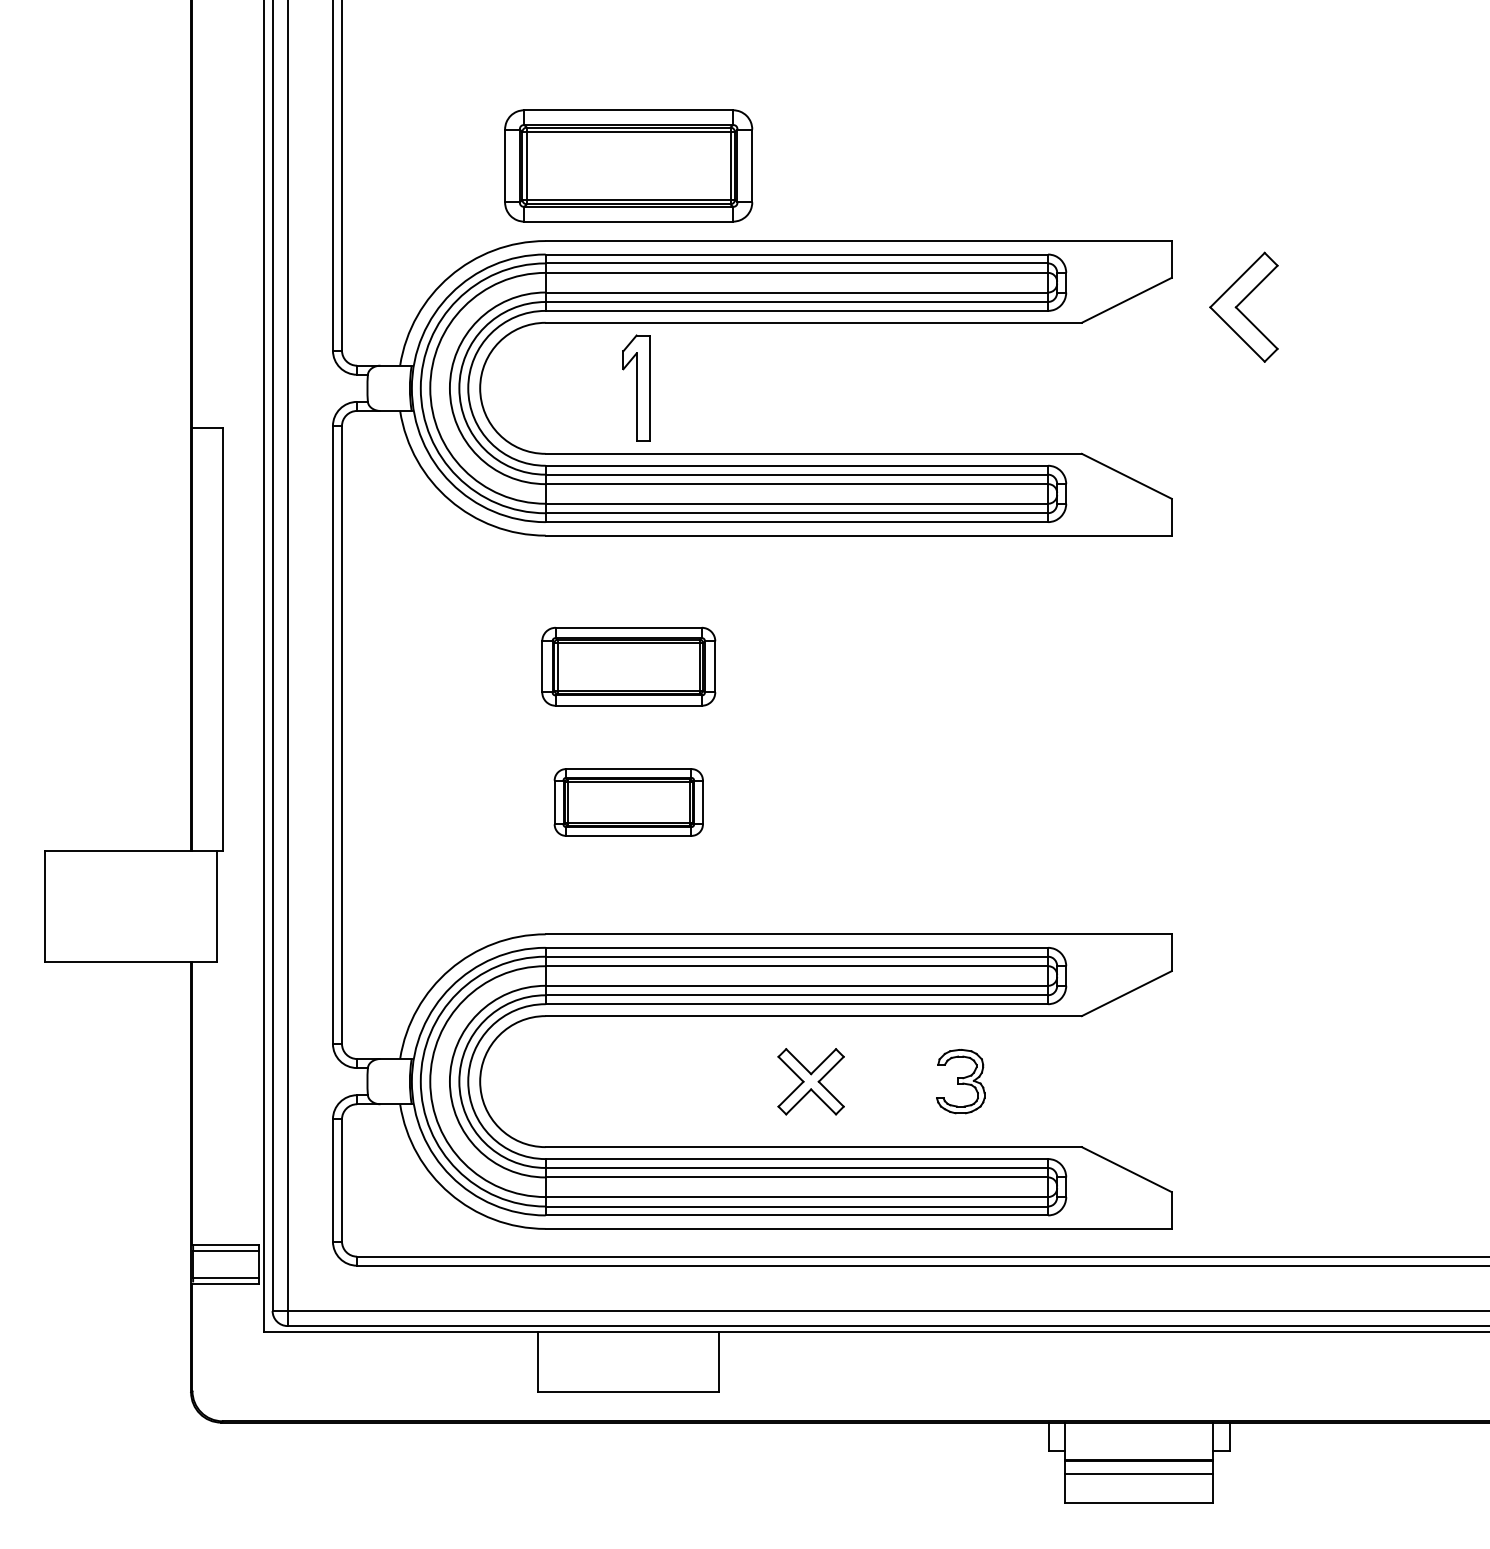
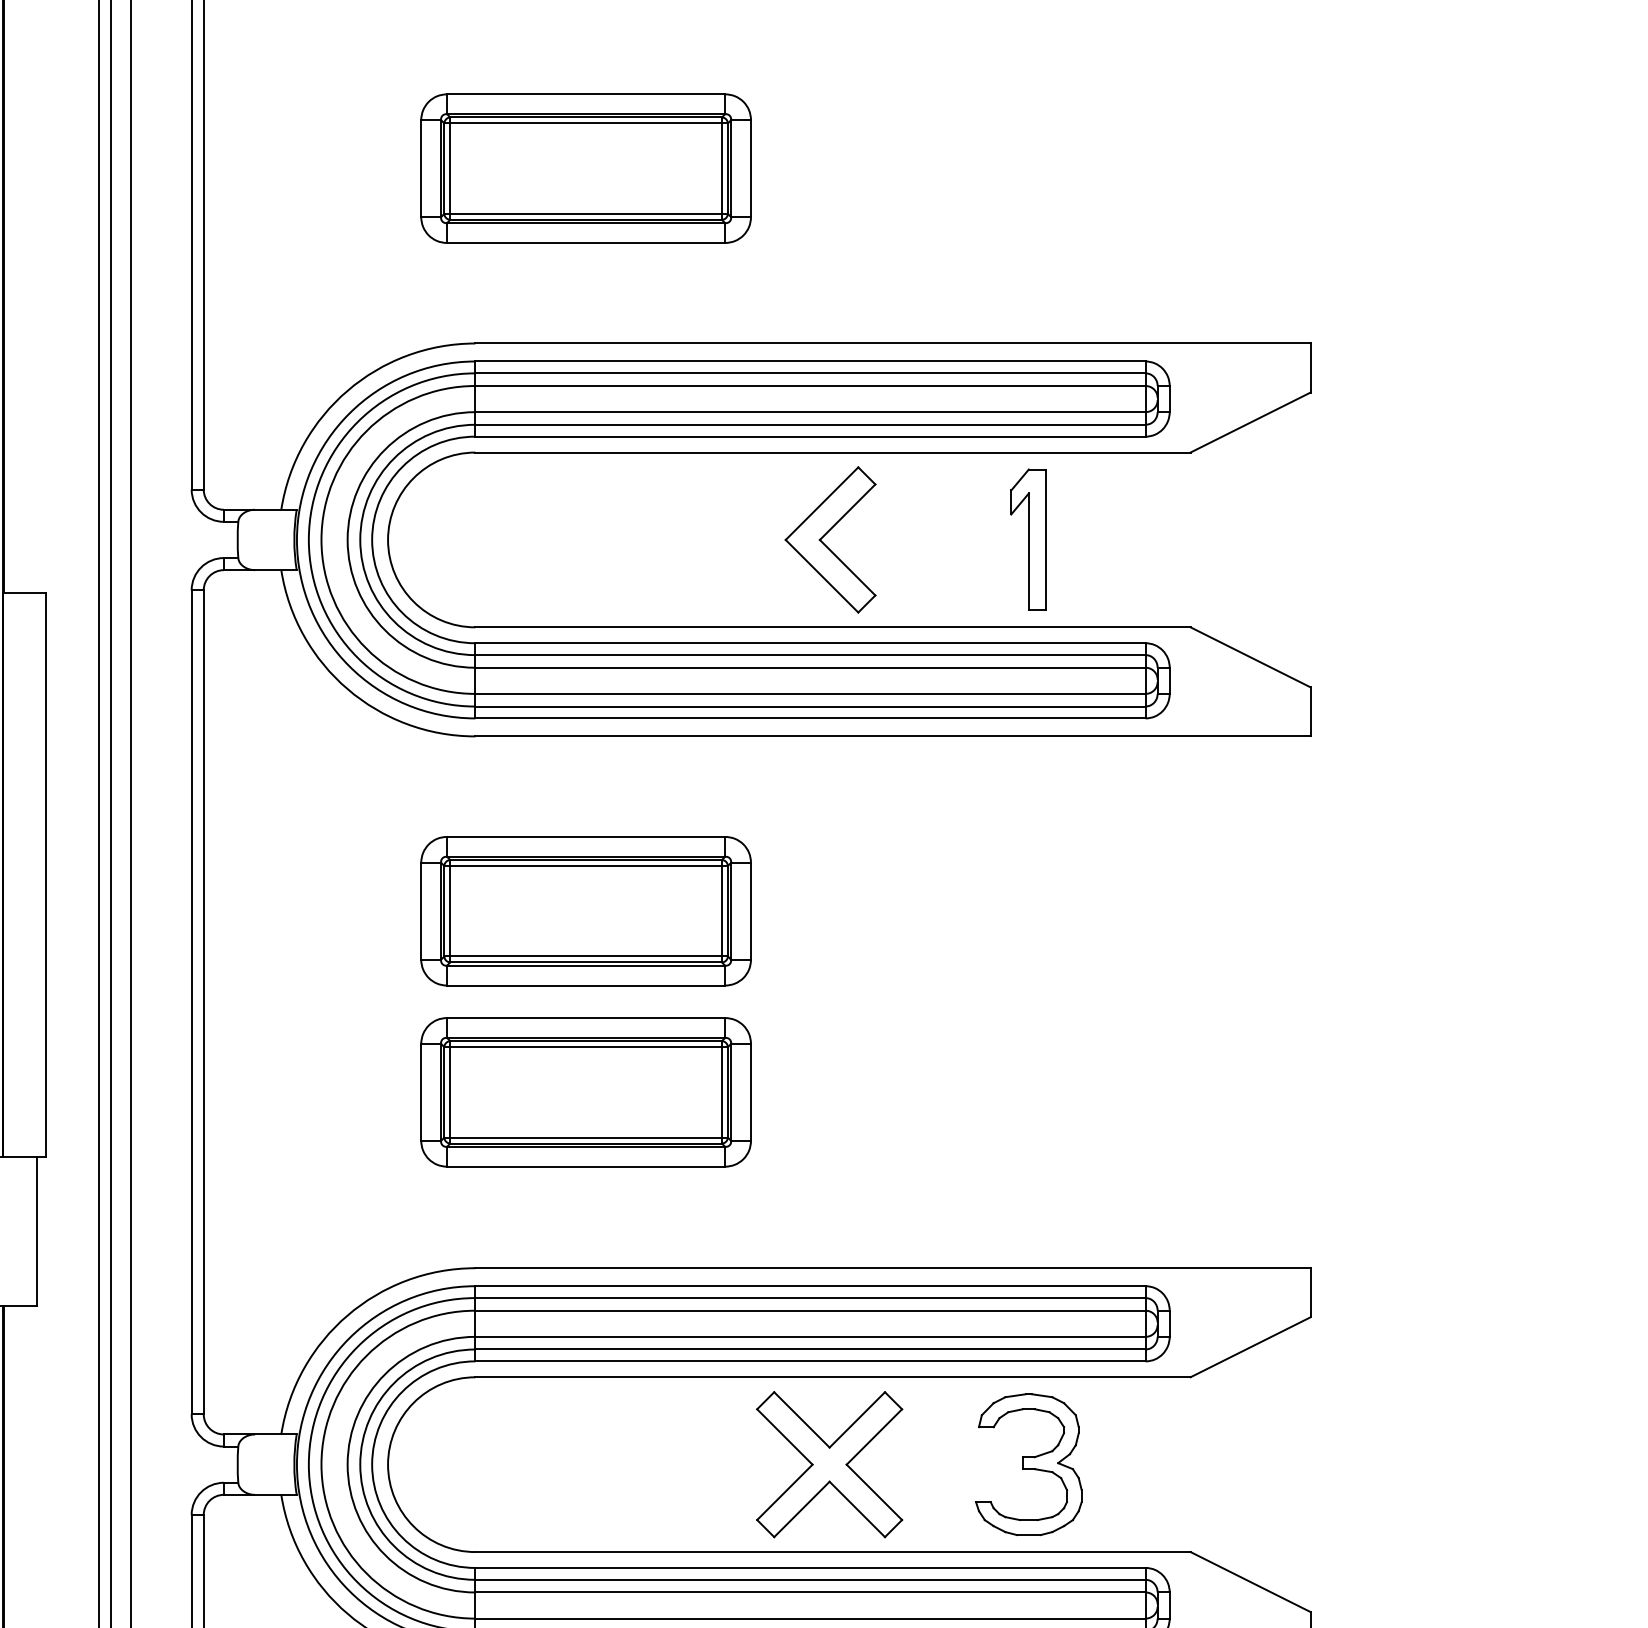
part: (628, 165) -> (585, 168), moved
part: (1243, 306) -> (829, 538), moved
part: (636, 387) -> (1028, 538), moved
part: (628, 666) -> (585, 910), size x1.43
part: (628, 802) -> (585, 1092), size x1.67
part: (810, 1081) -> (828, 1464), size x1.67
part: (960, 1081) -> (1028, 1464), size x1.67

